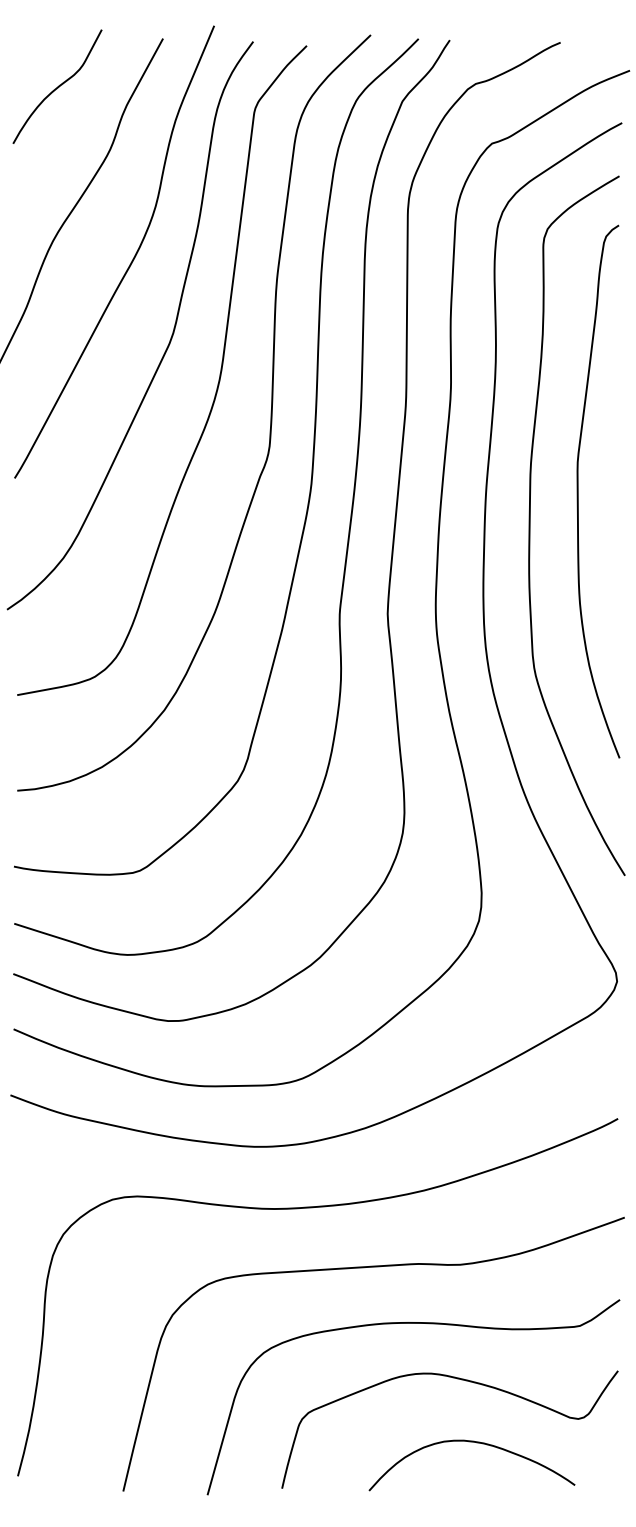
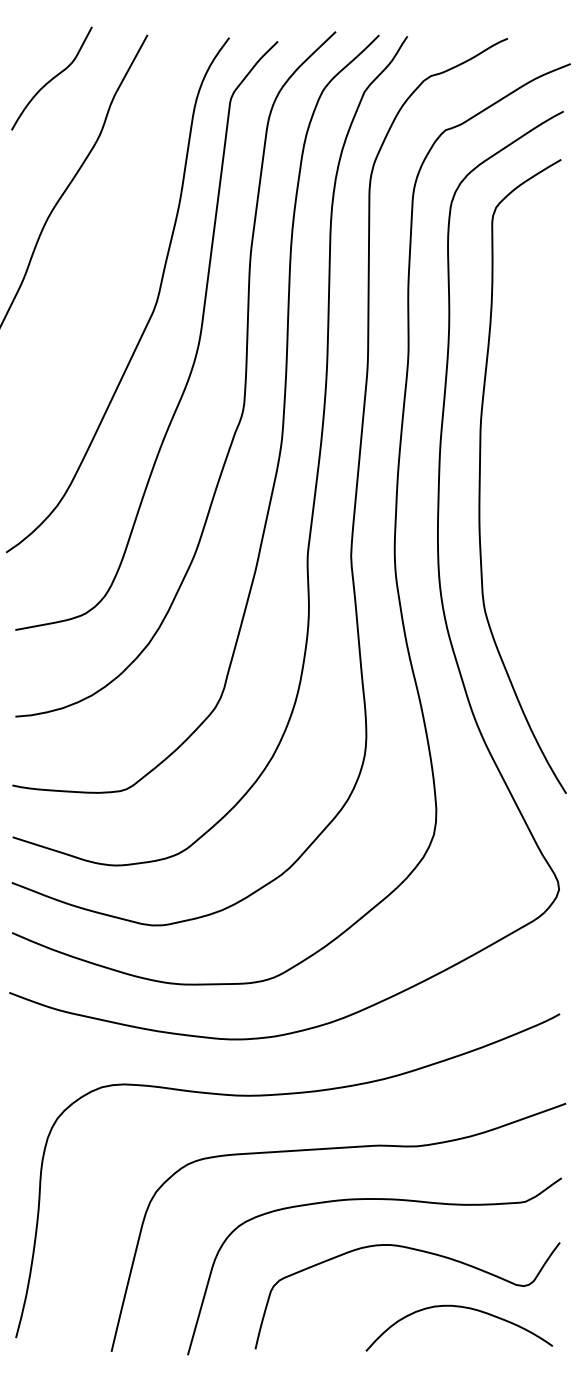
curve: (131, 260) -> (118, 236), removed
curve: (578, 491) -> (524, 445), removed
curve: (476, 1443) -> (463, 1308), moved

